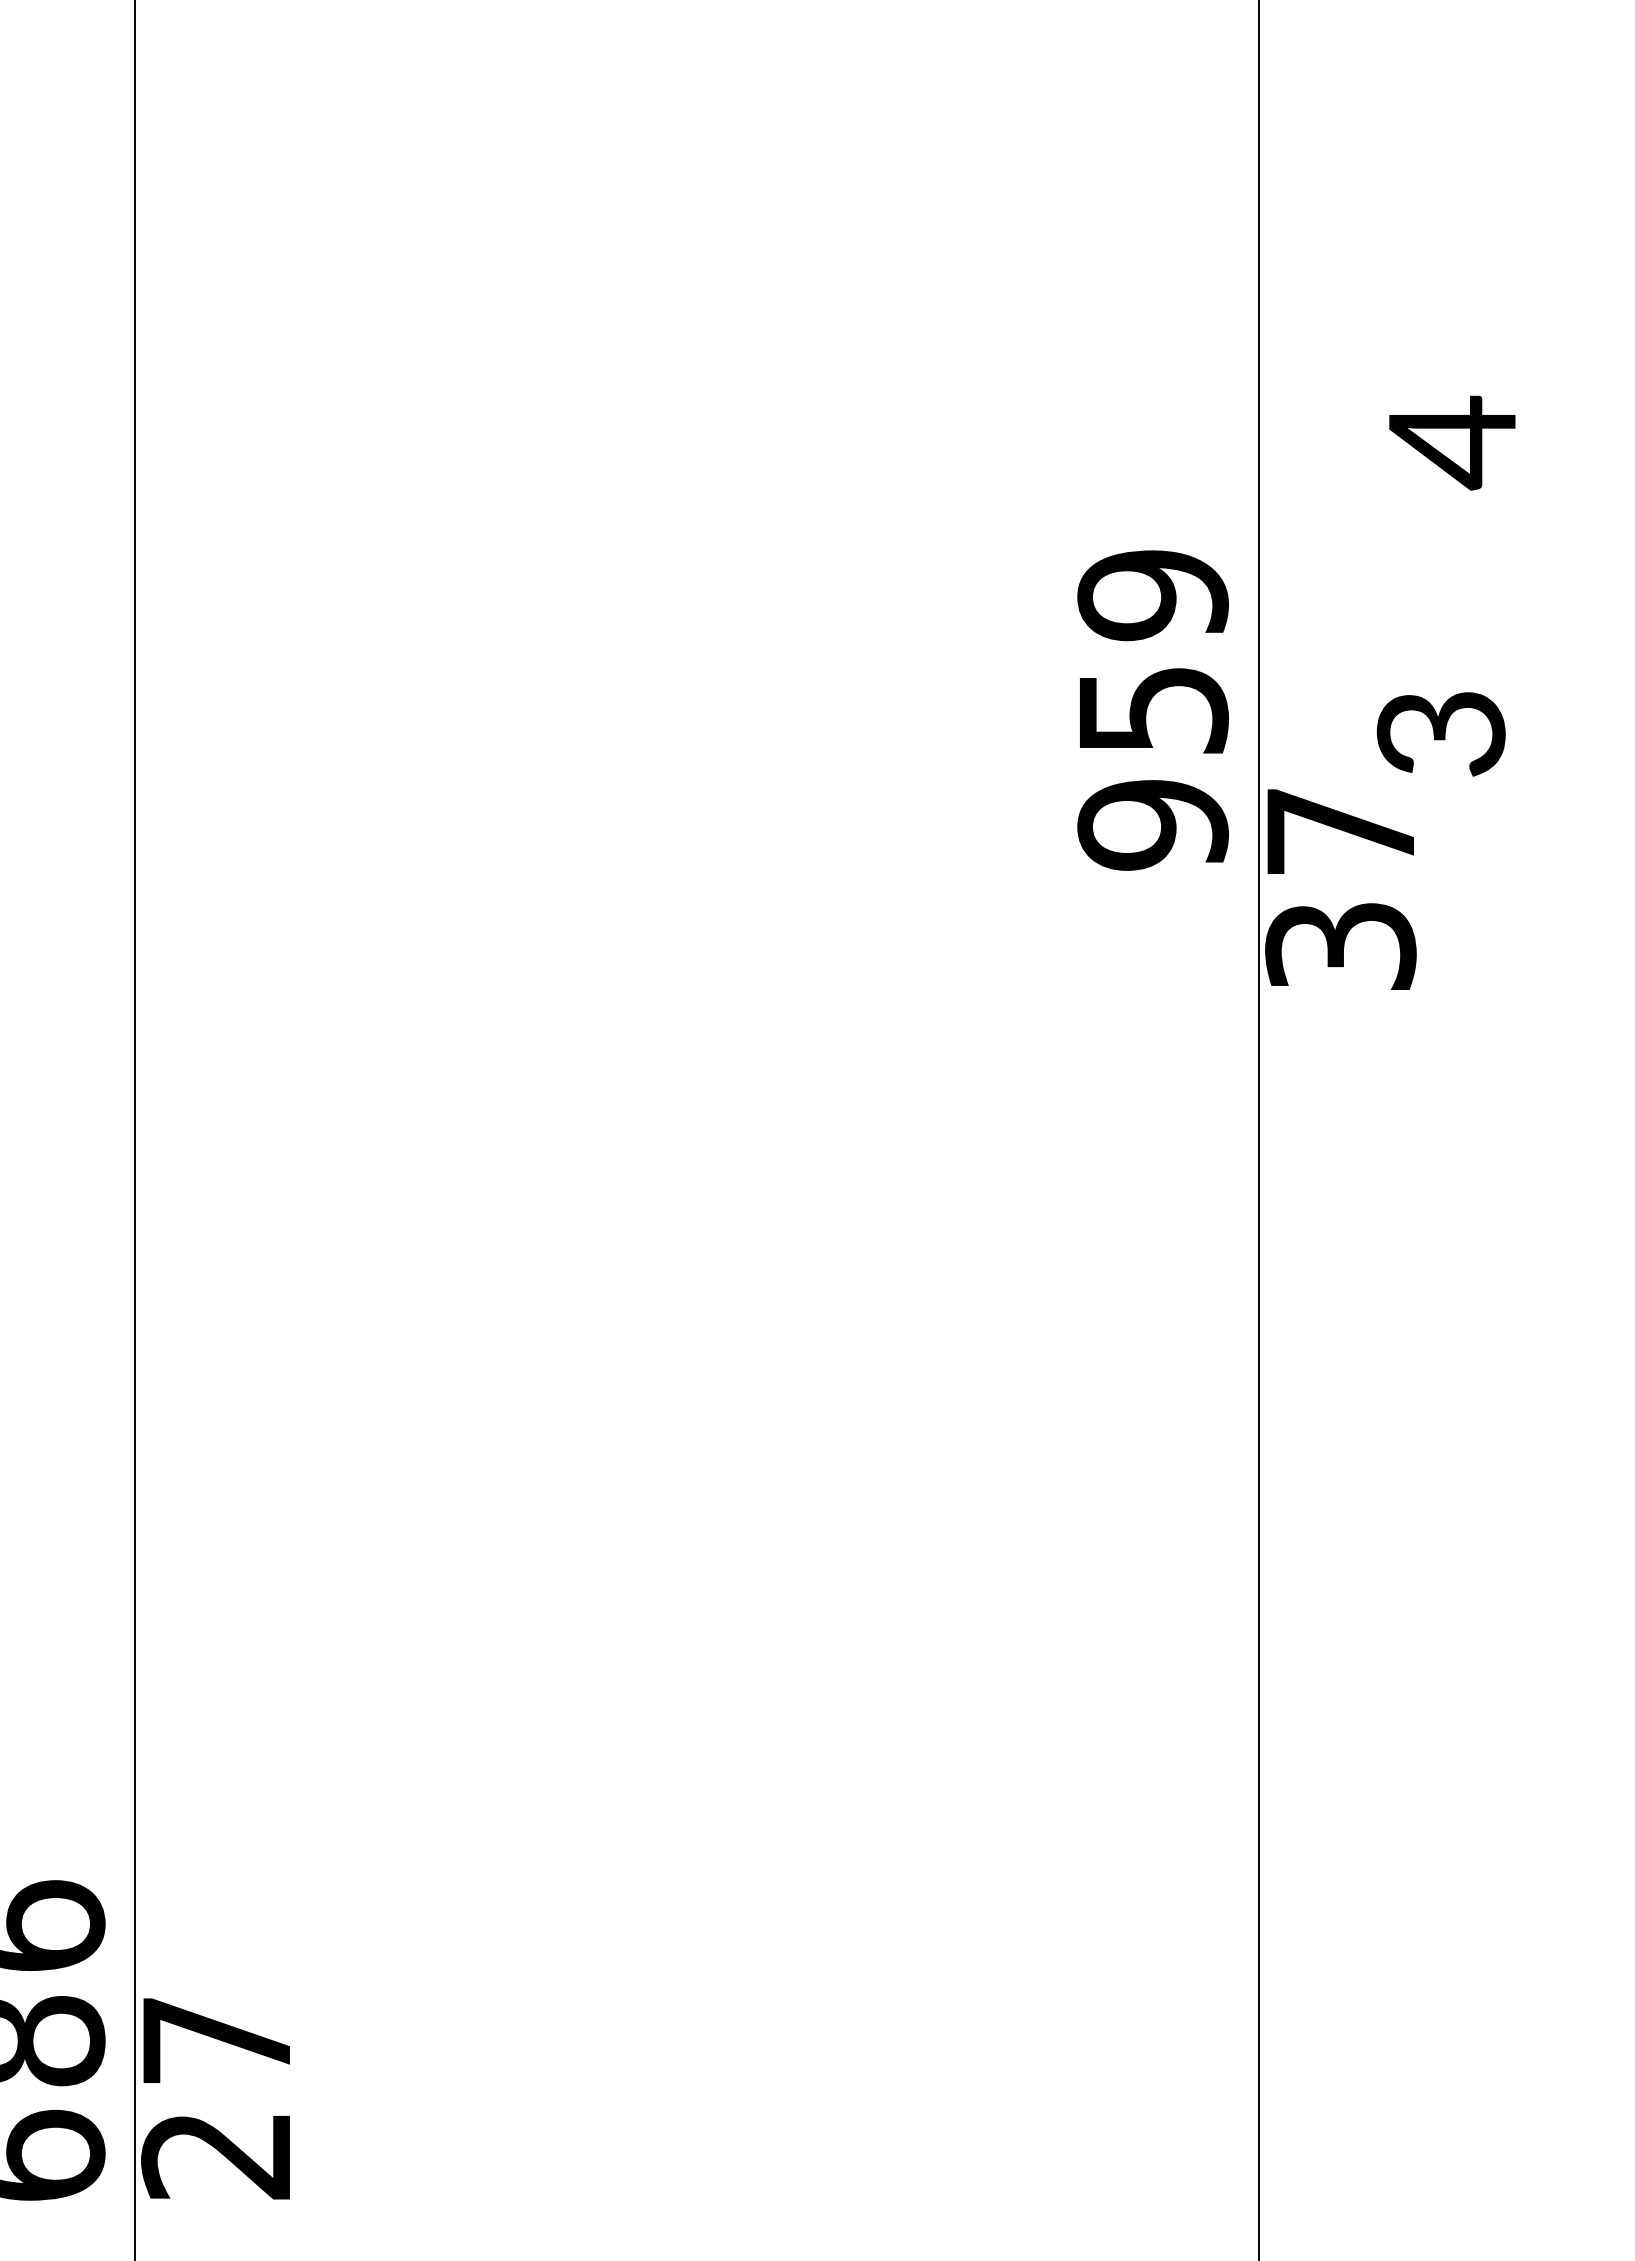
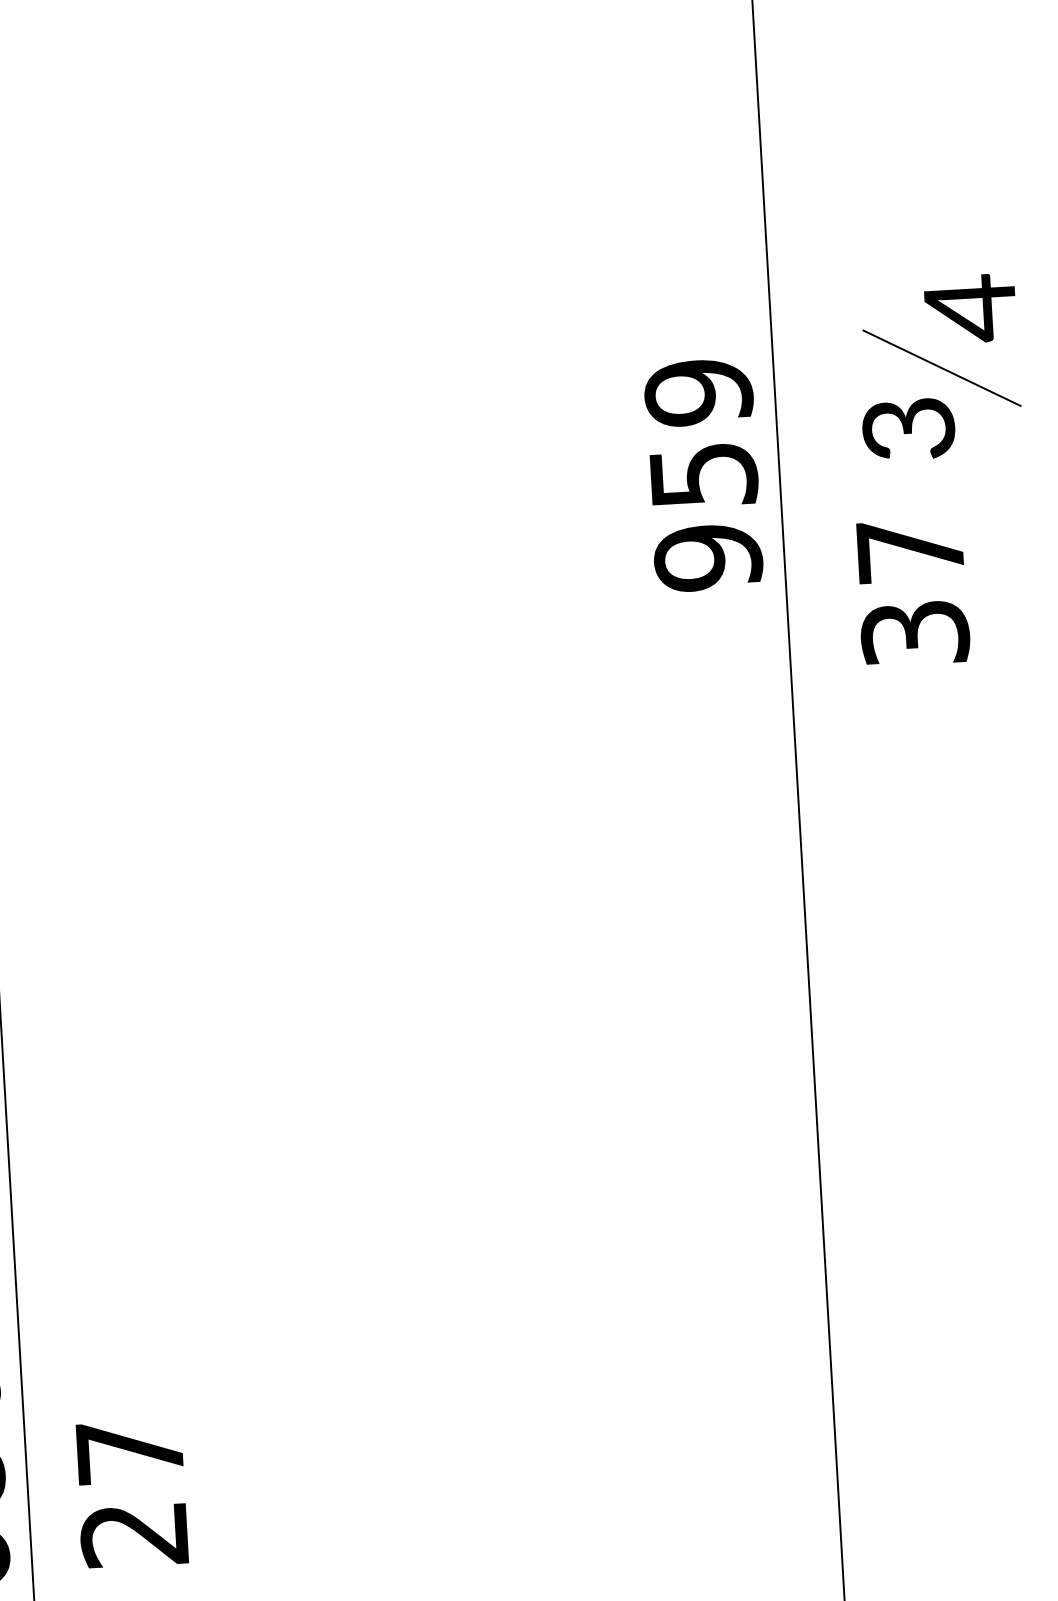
text: (1452, 442) -> (970, 308), moved
line: (1492, 580) -> (942, 367), added
text: (1440, 734) -> (908, 429), moved
text: (1340, 889) -> (912, 592), moved
text: (215, 2098) -> (131, 1493), moved

